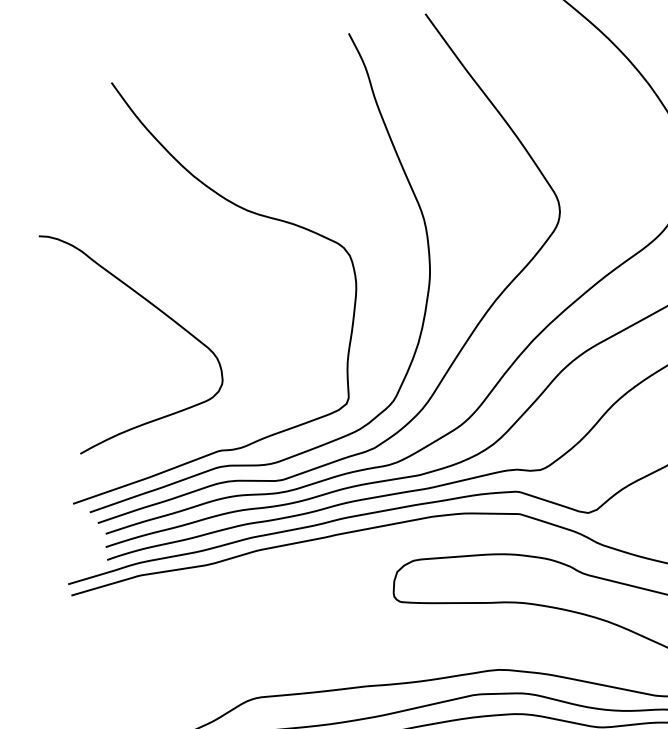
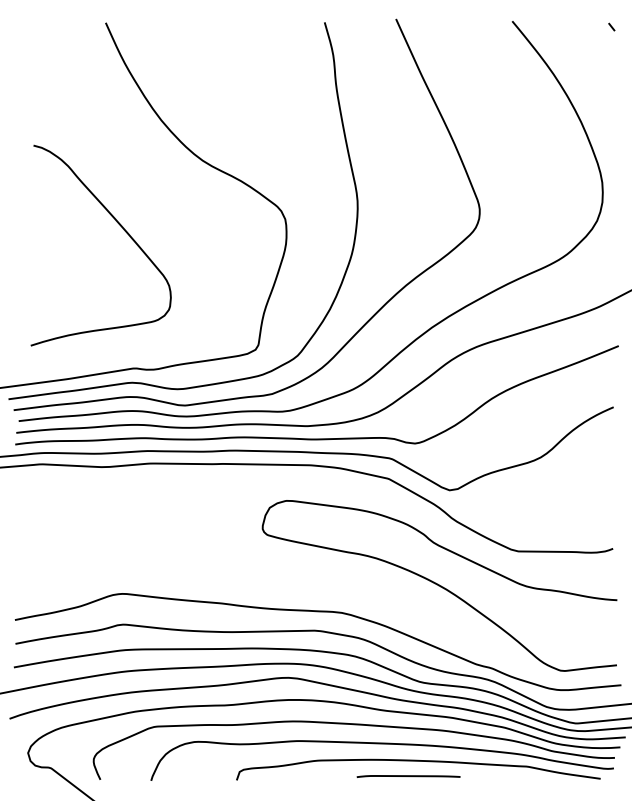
curve: (149, 303) -> (119, 225), moved

